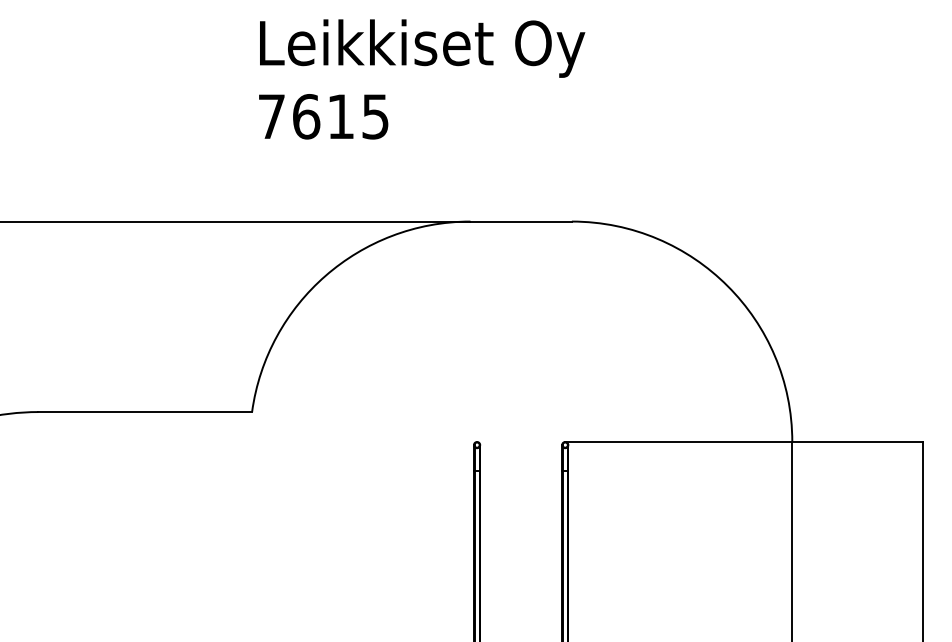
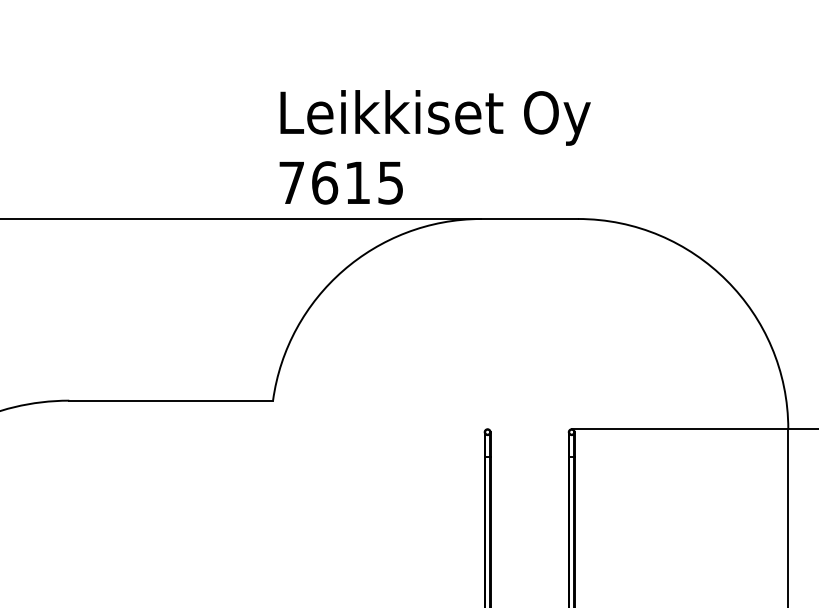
text: (422, 79) -> (435, 147), moved

